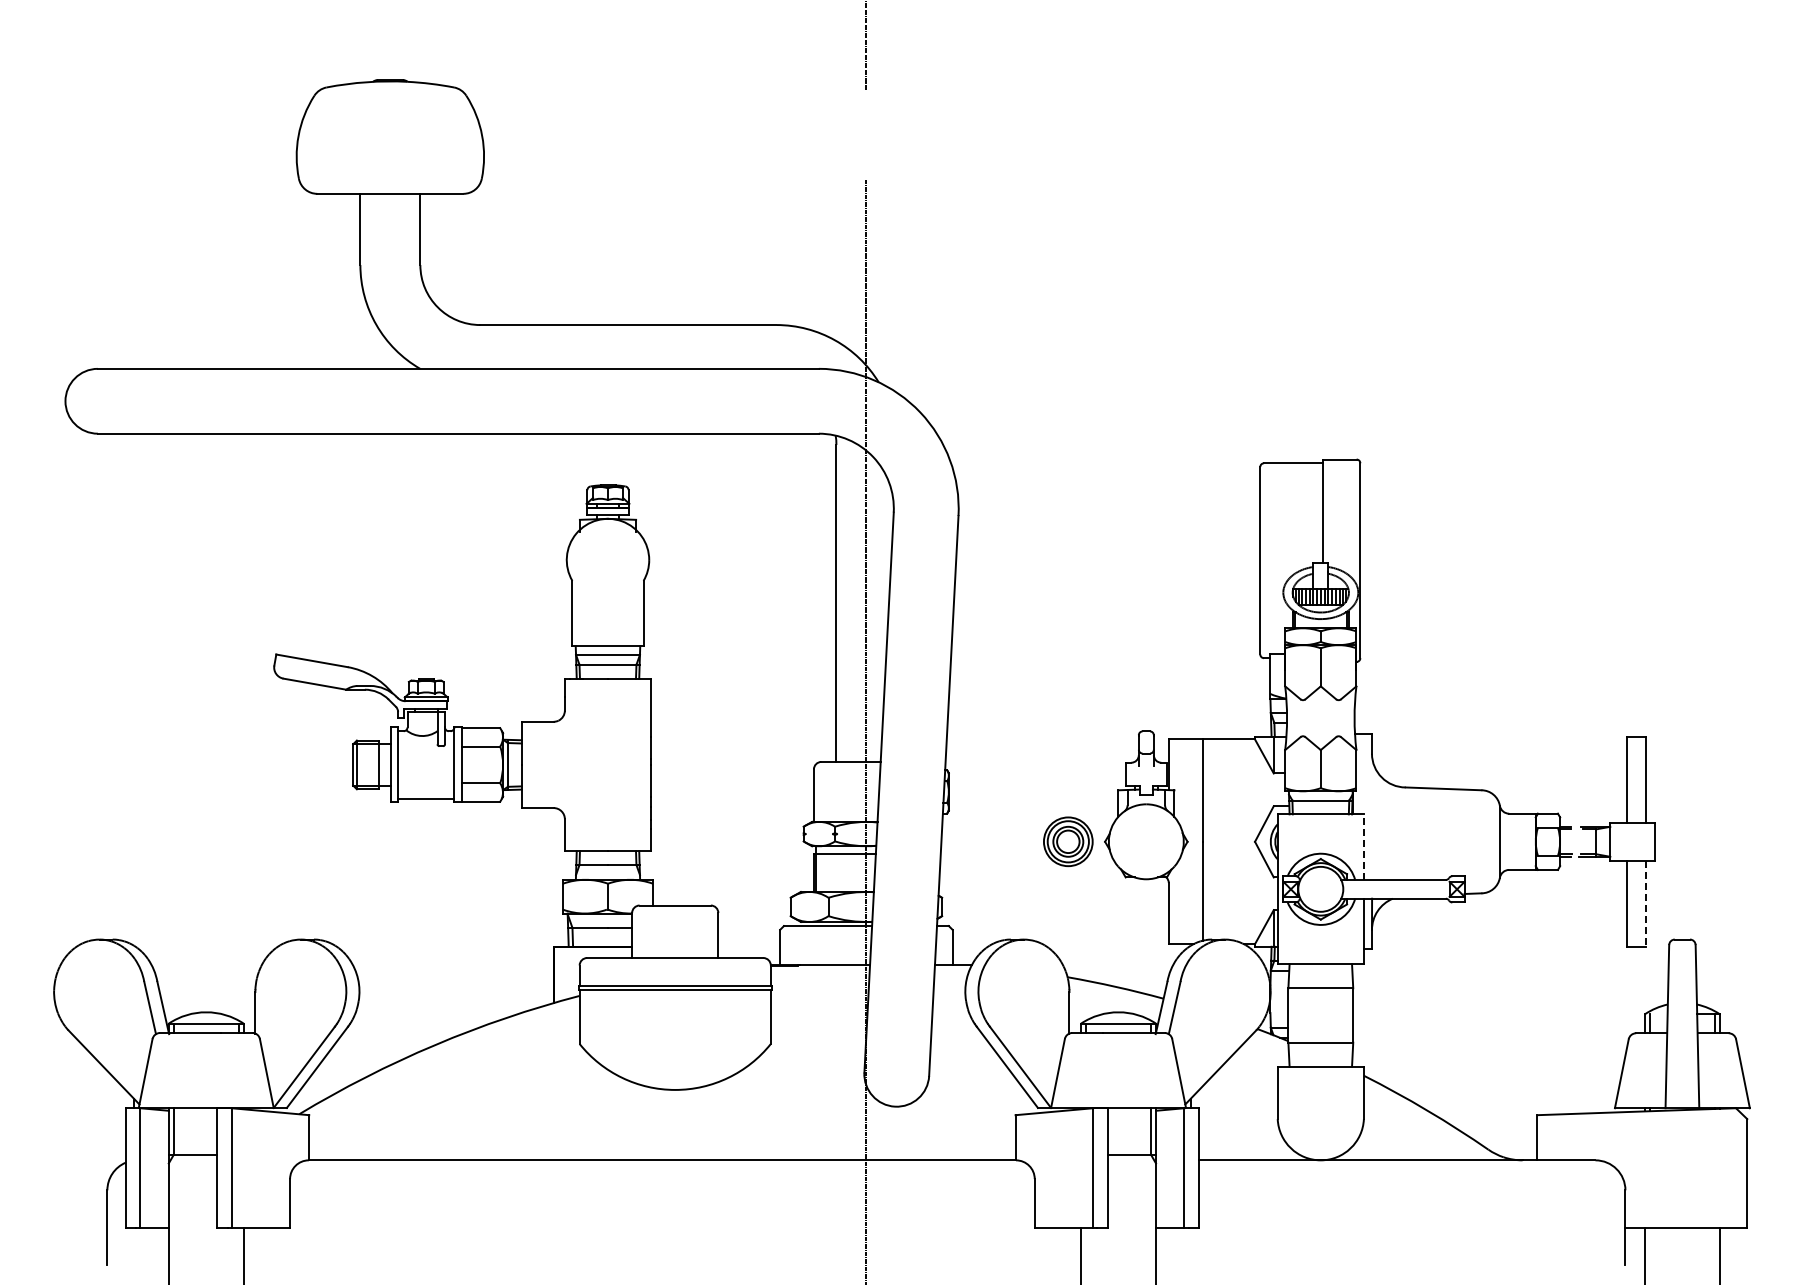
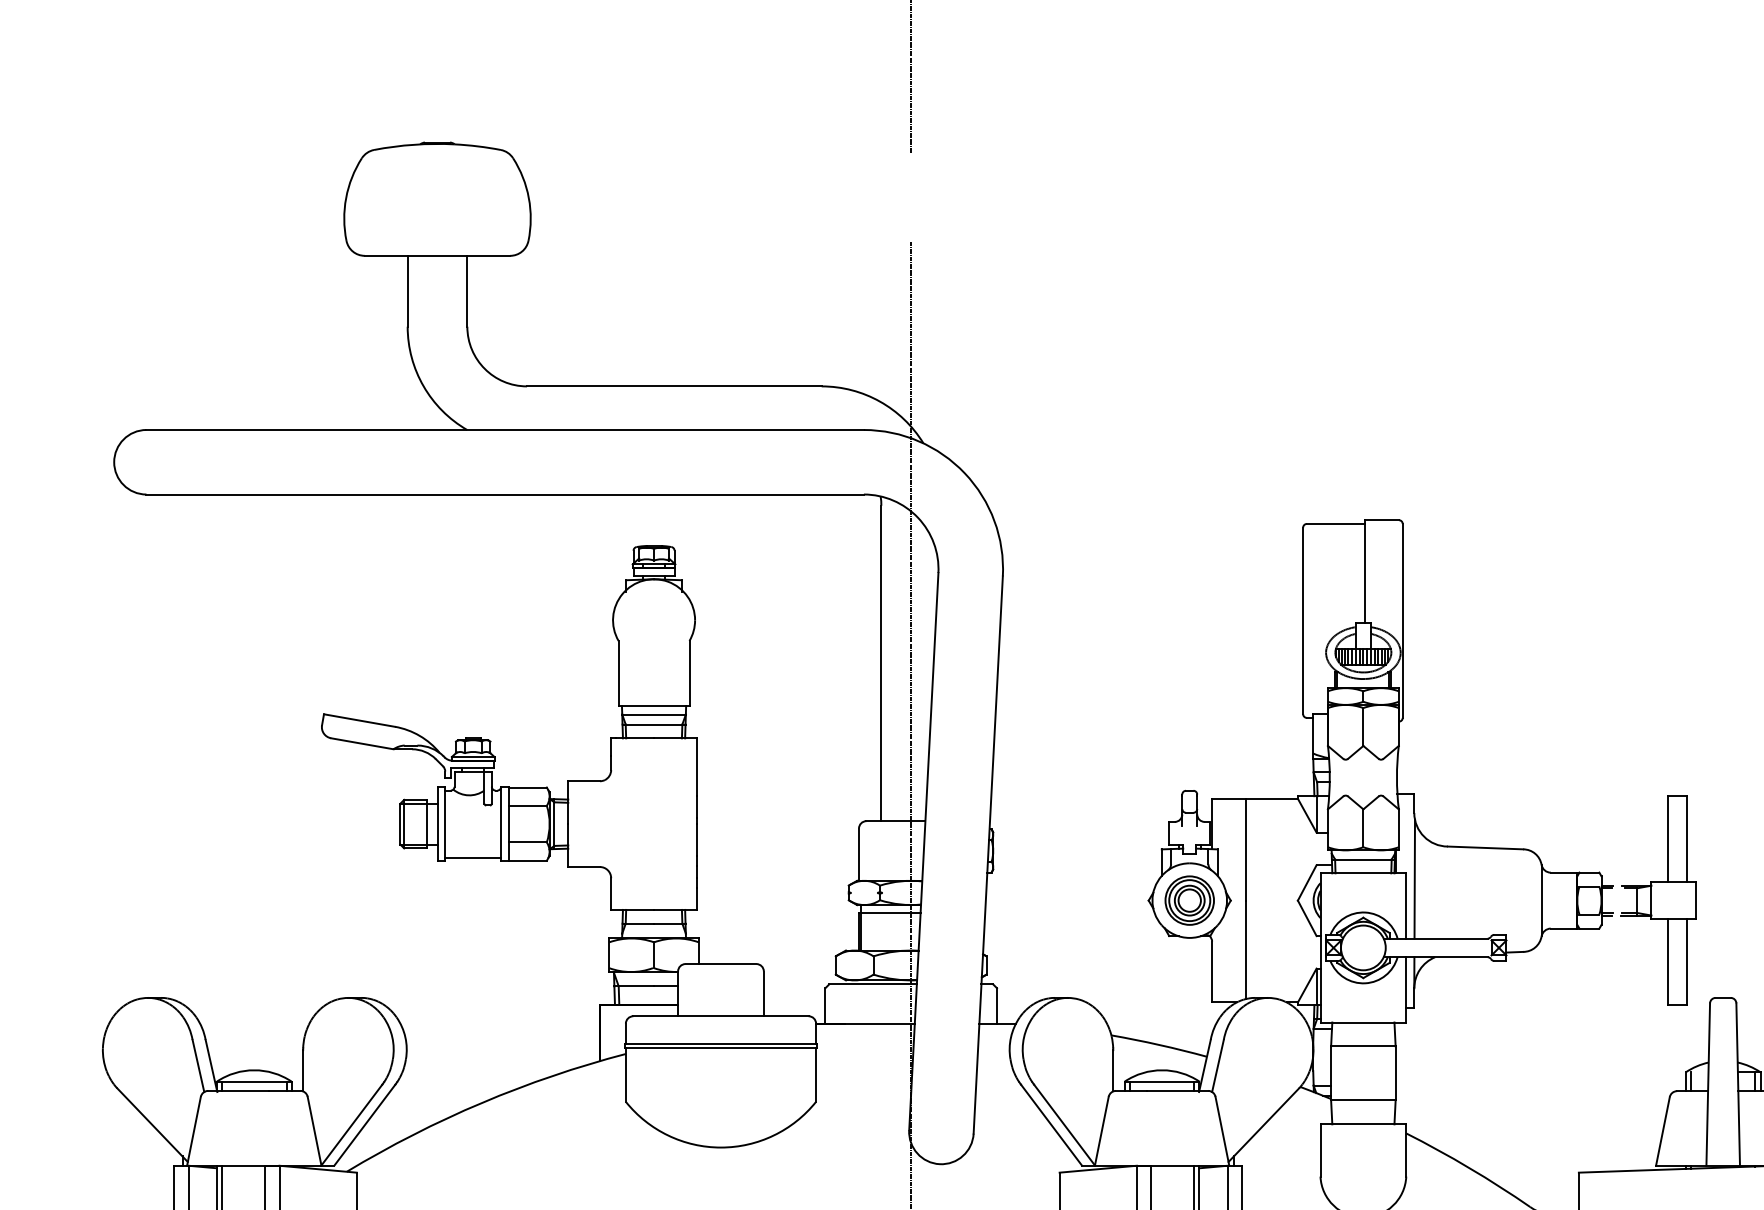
line: (1372, 819) -> (1414, 878), added
part: (1068, 841) -> (1189, 900), moved
line: (1363, 847) -> (1405, 906), dashed -> solid
line: (1645, 904) -> (1686, 963), dashed -> solid

